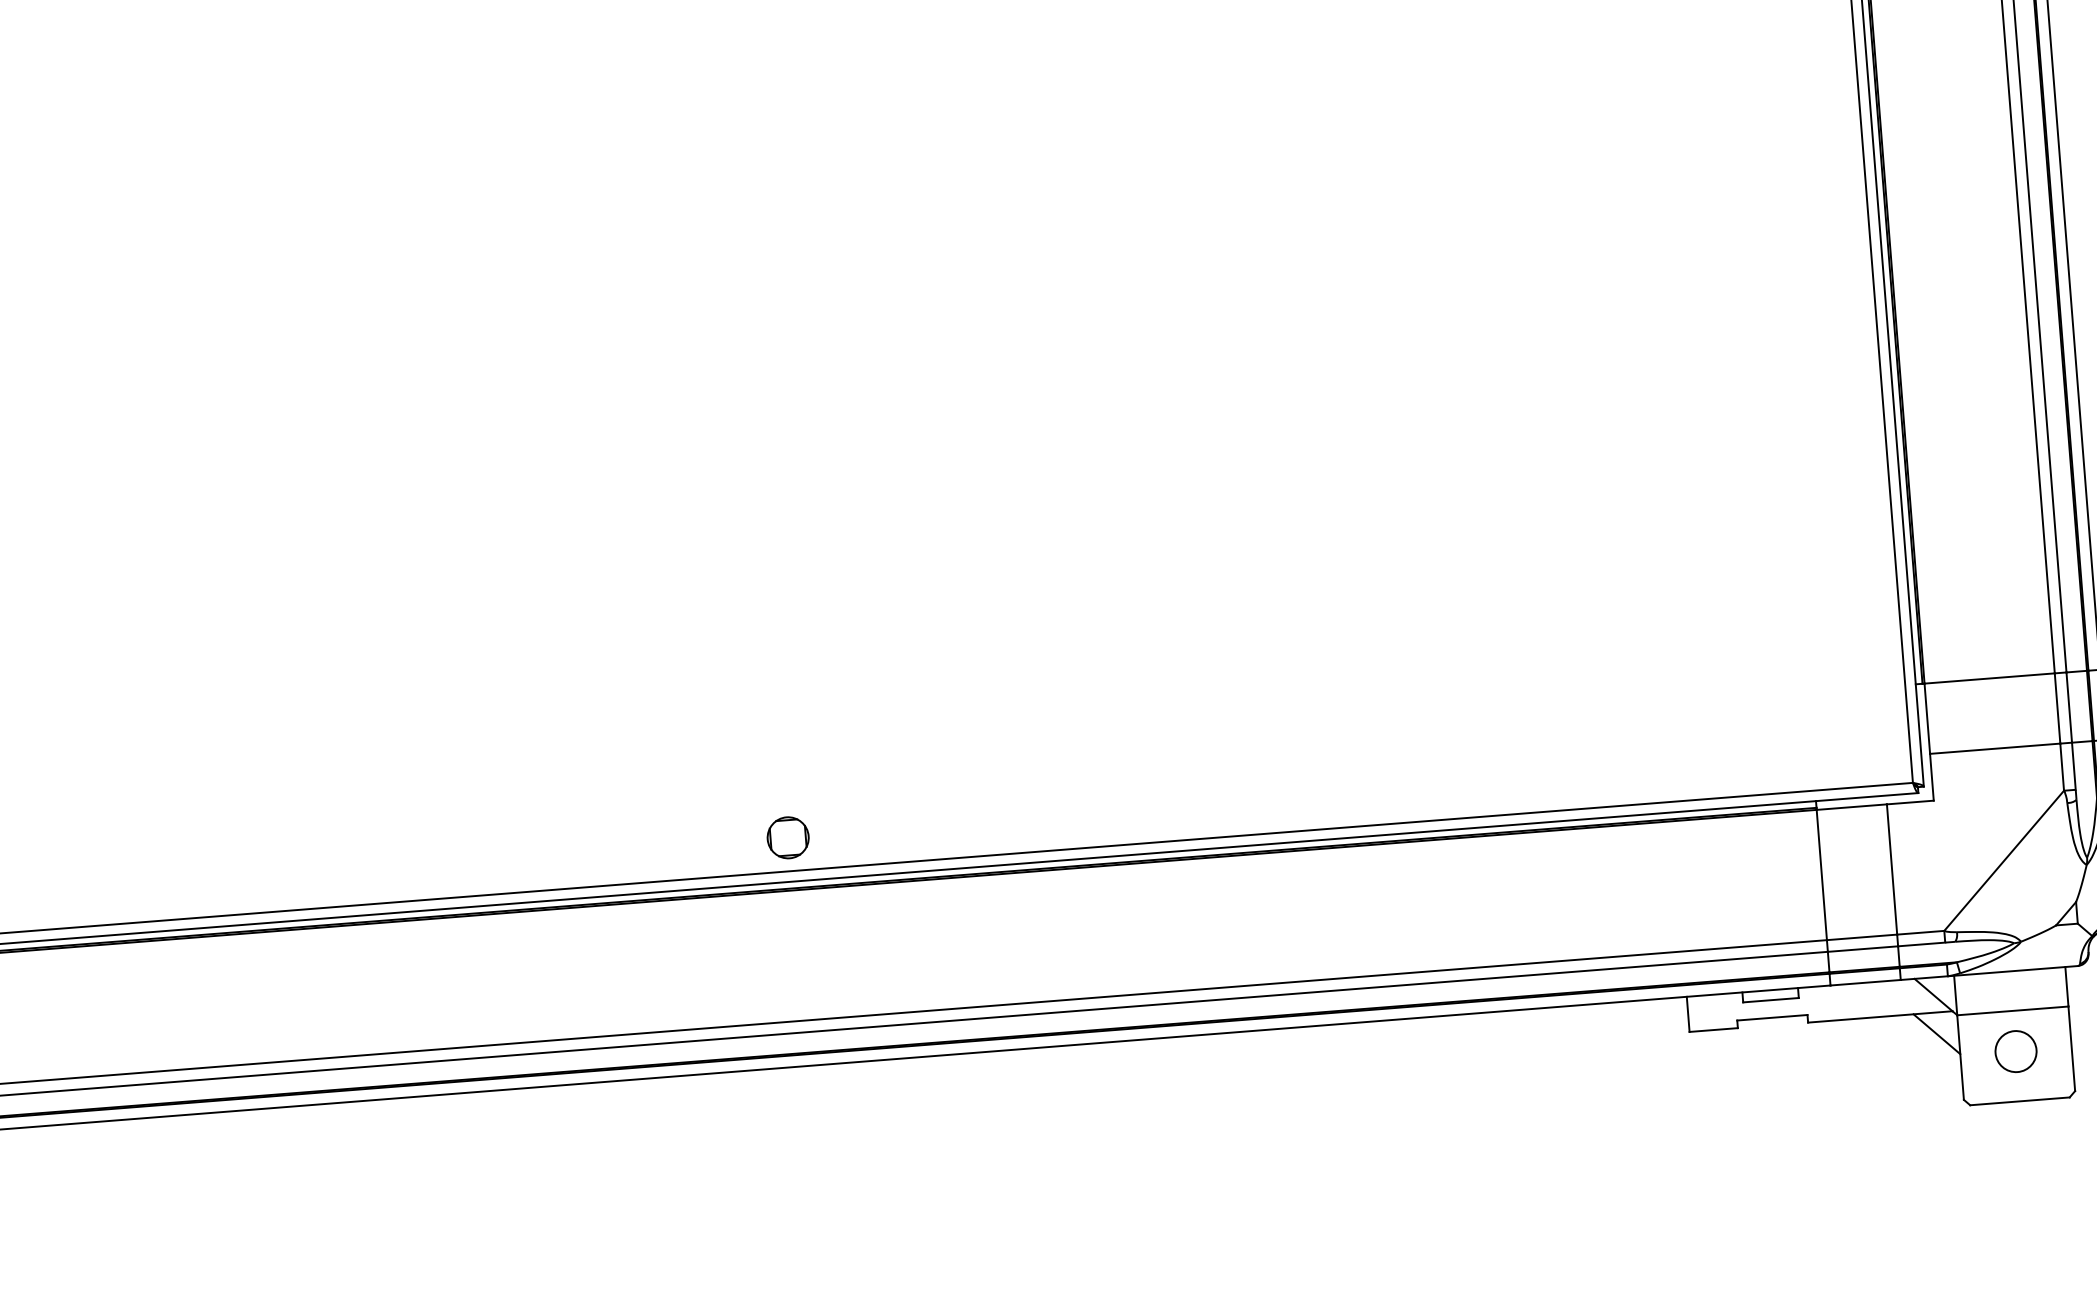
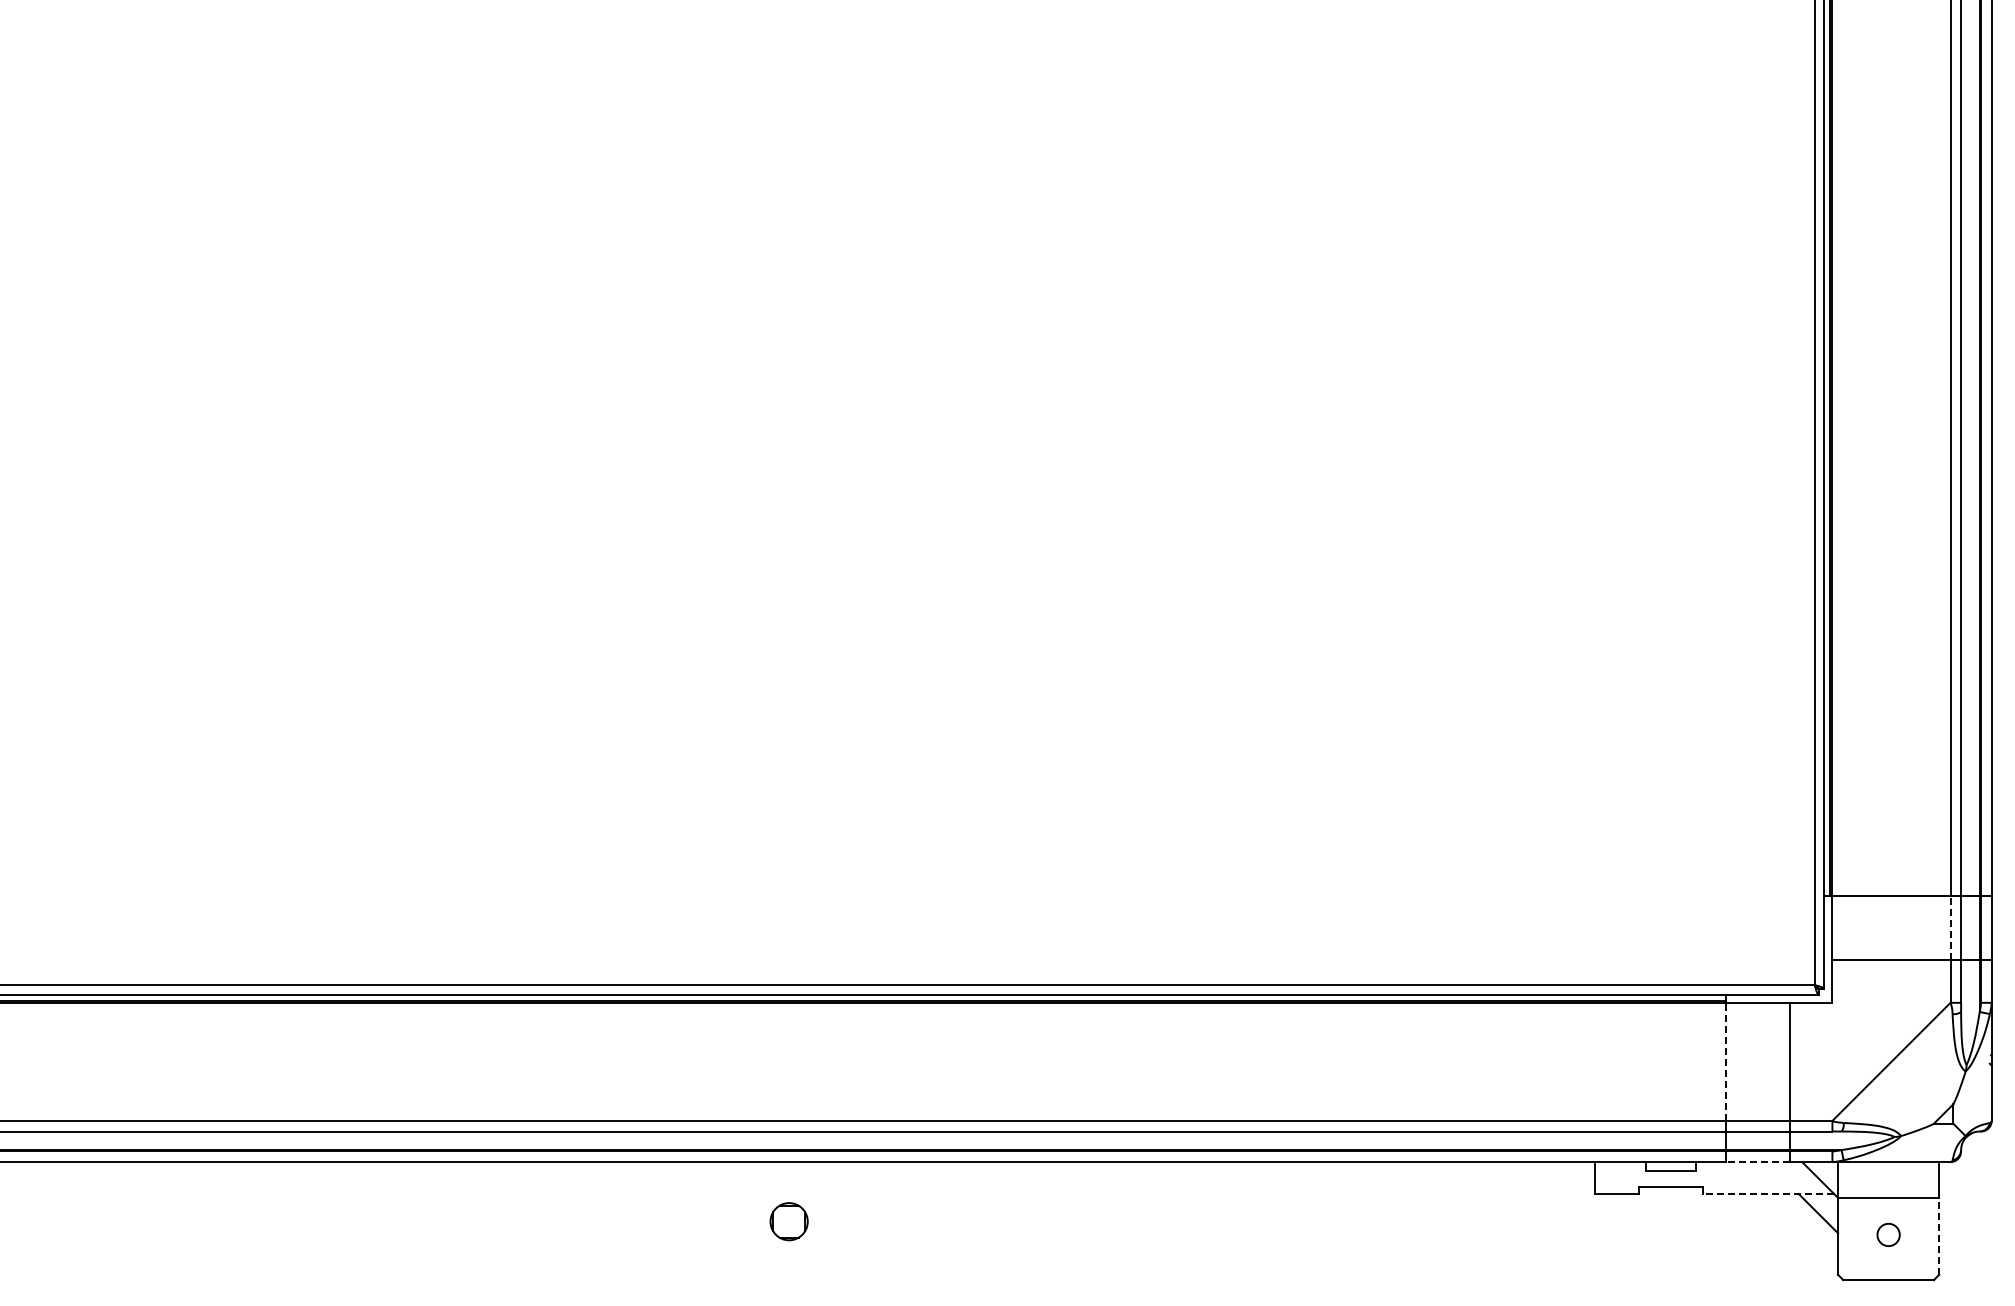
line: (2057, 708) -> (1950, 928), solid -> dashed
part: (787, 837) -> (788, 1221), moved
line: (1821, 874) -> (1725, 1061), solid -> dashed
line: (1865, 983) -> (1757, 1162), solid -> dashed
line: (1880, 1017) -> (1768, 1194), solid -> dashed
line: (2072, 1047) -> (1939, 1235), solid -> dashed
circle: (2015, 1051) -> (1888, 1234), size x0.6

